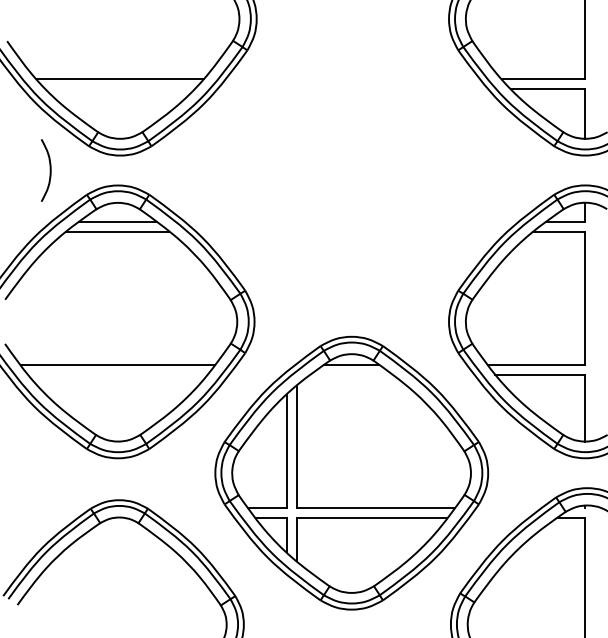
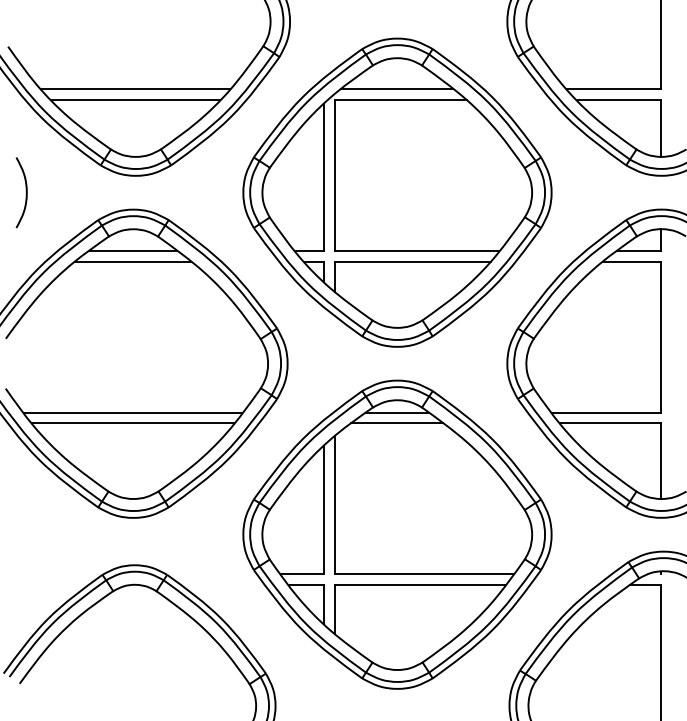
line: (119, 88) -> (135, 100), added
curve: (49, 170) -> (25, 192), moved
part: (351, 170) -> (397, 192), added
line: (117, 374) -> (132, 423), added
line: (350, 374) -> (396, 423), added

